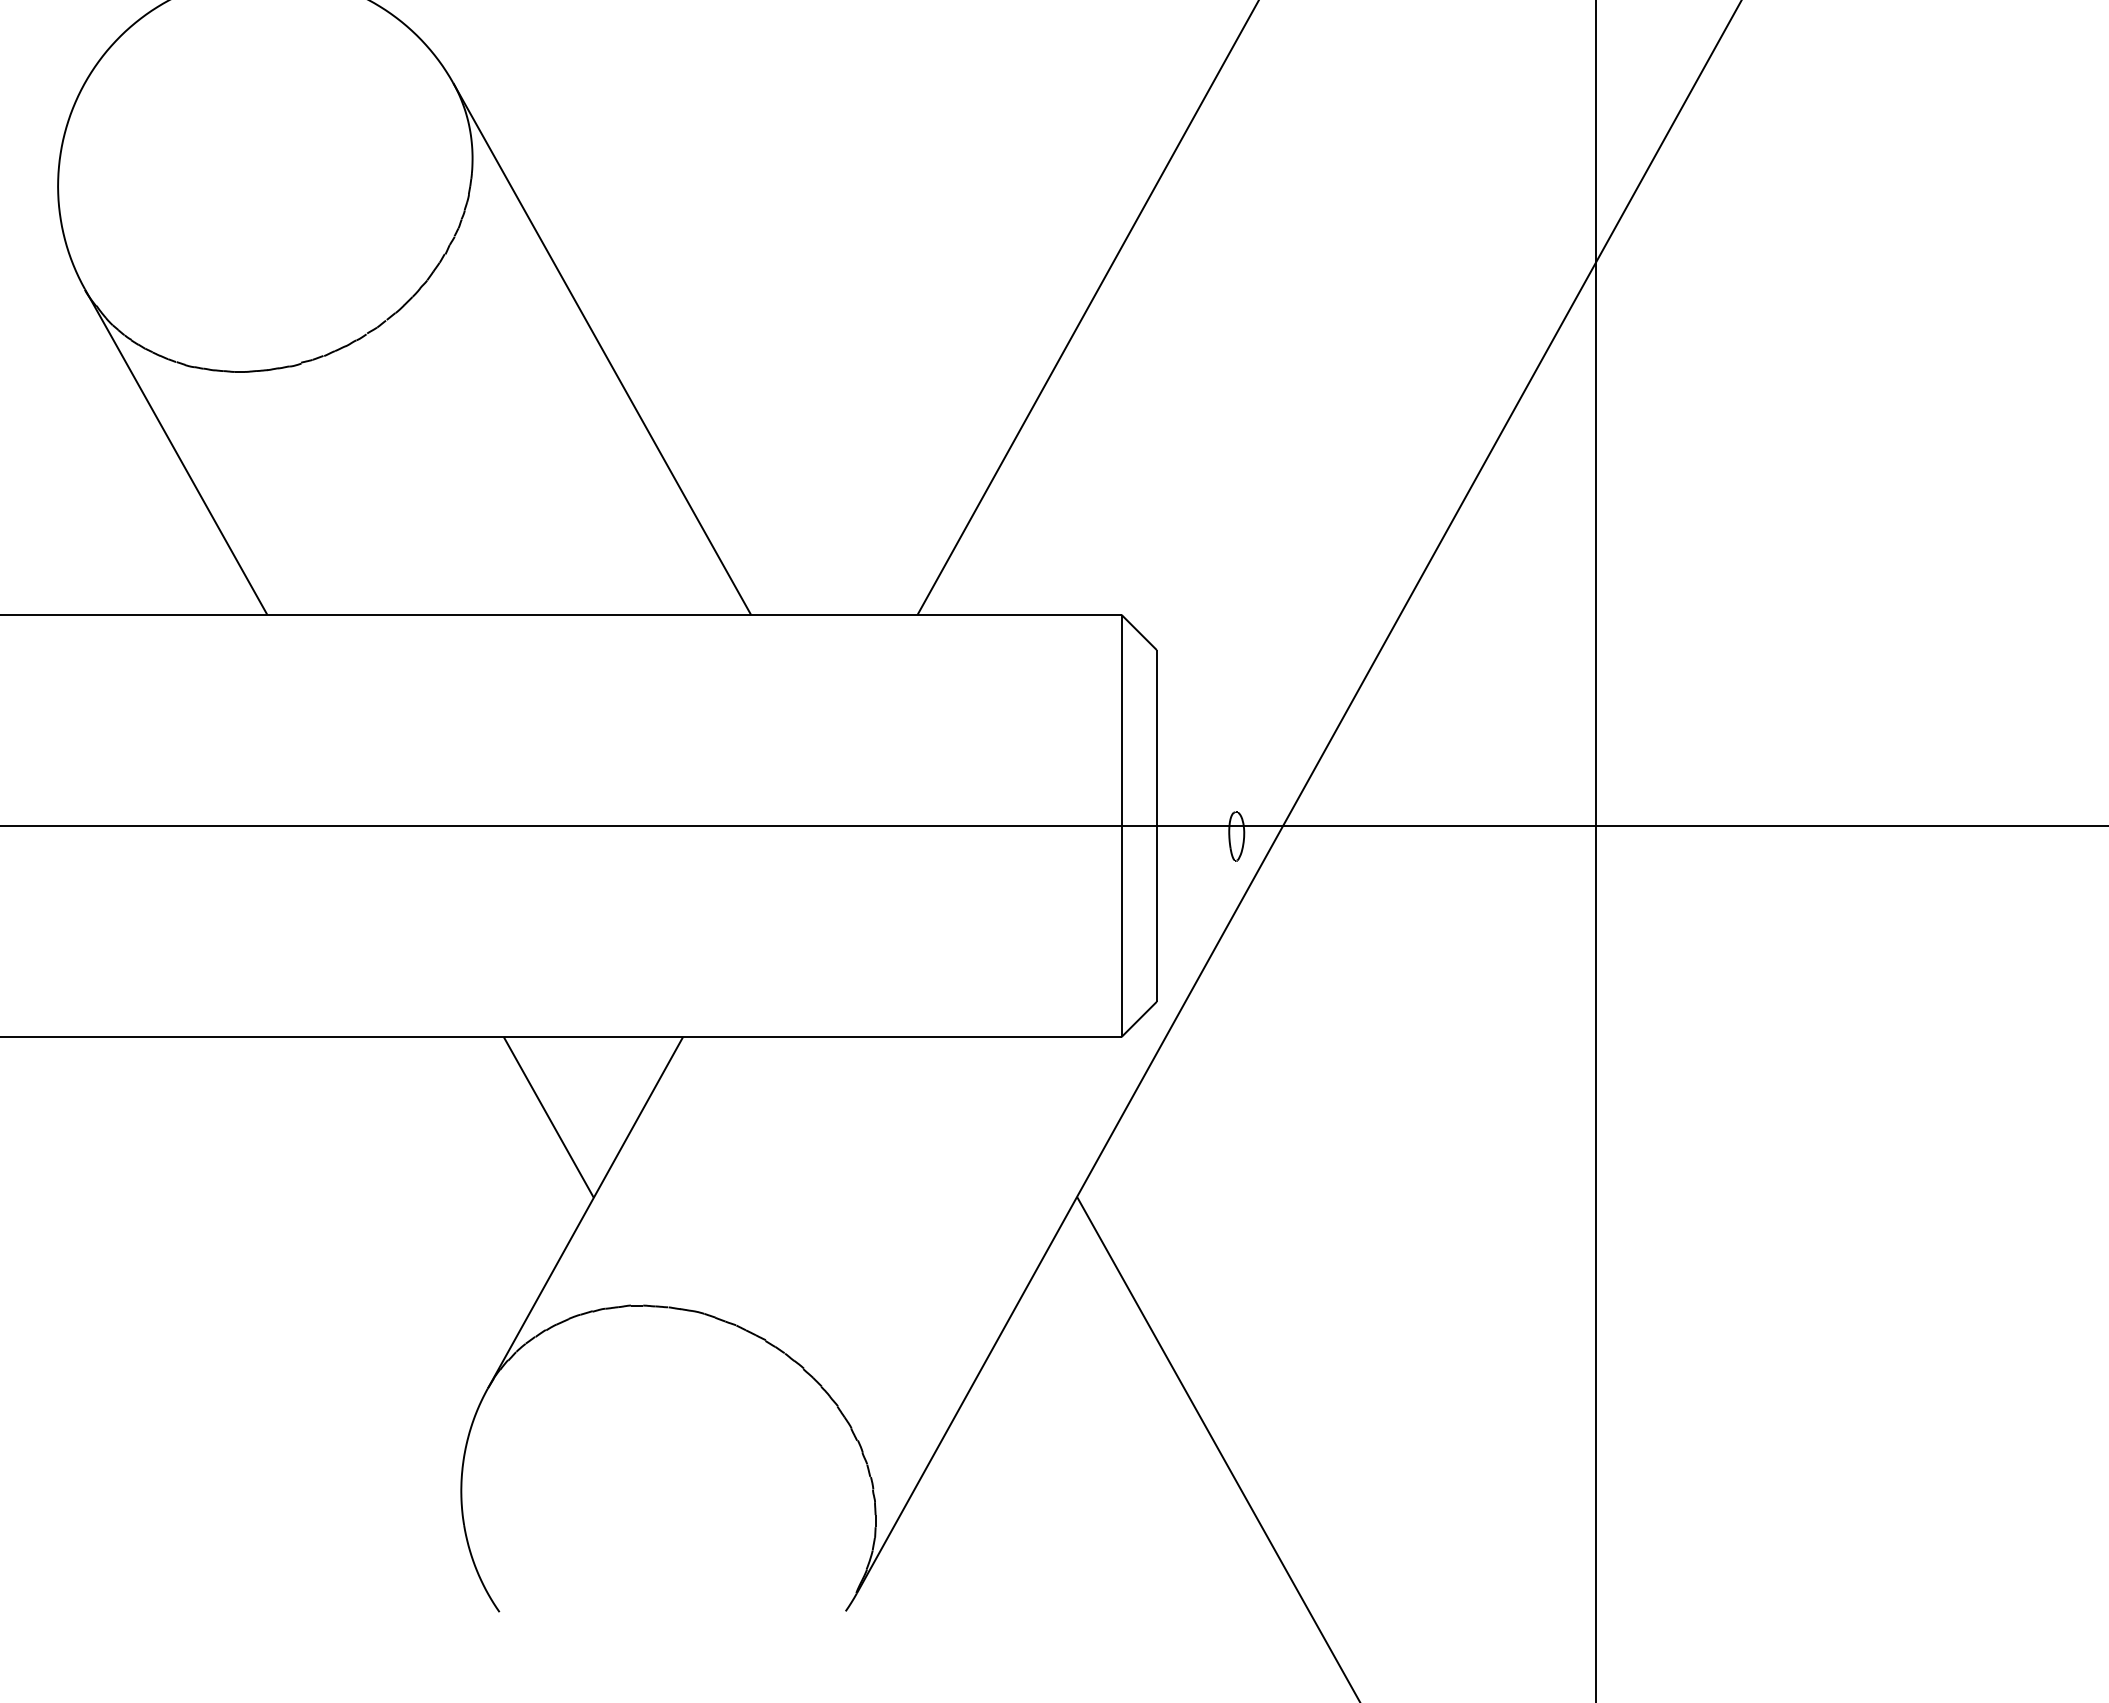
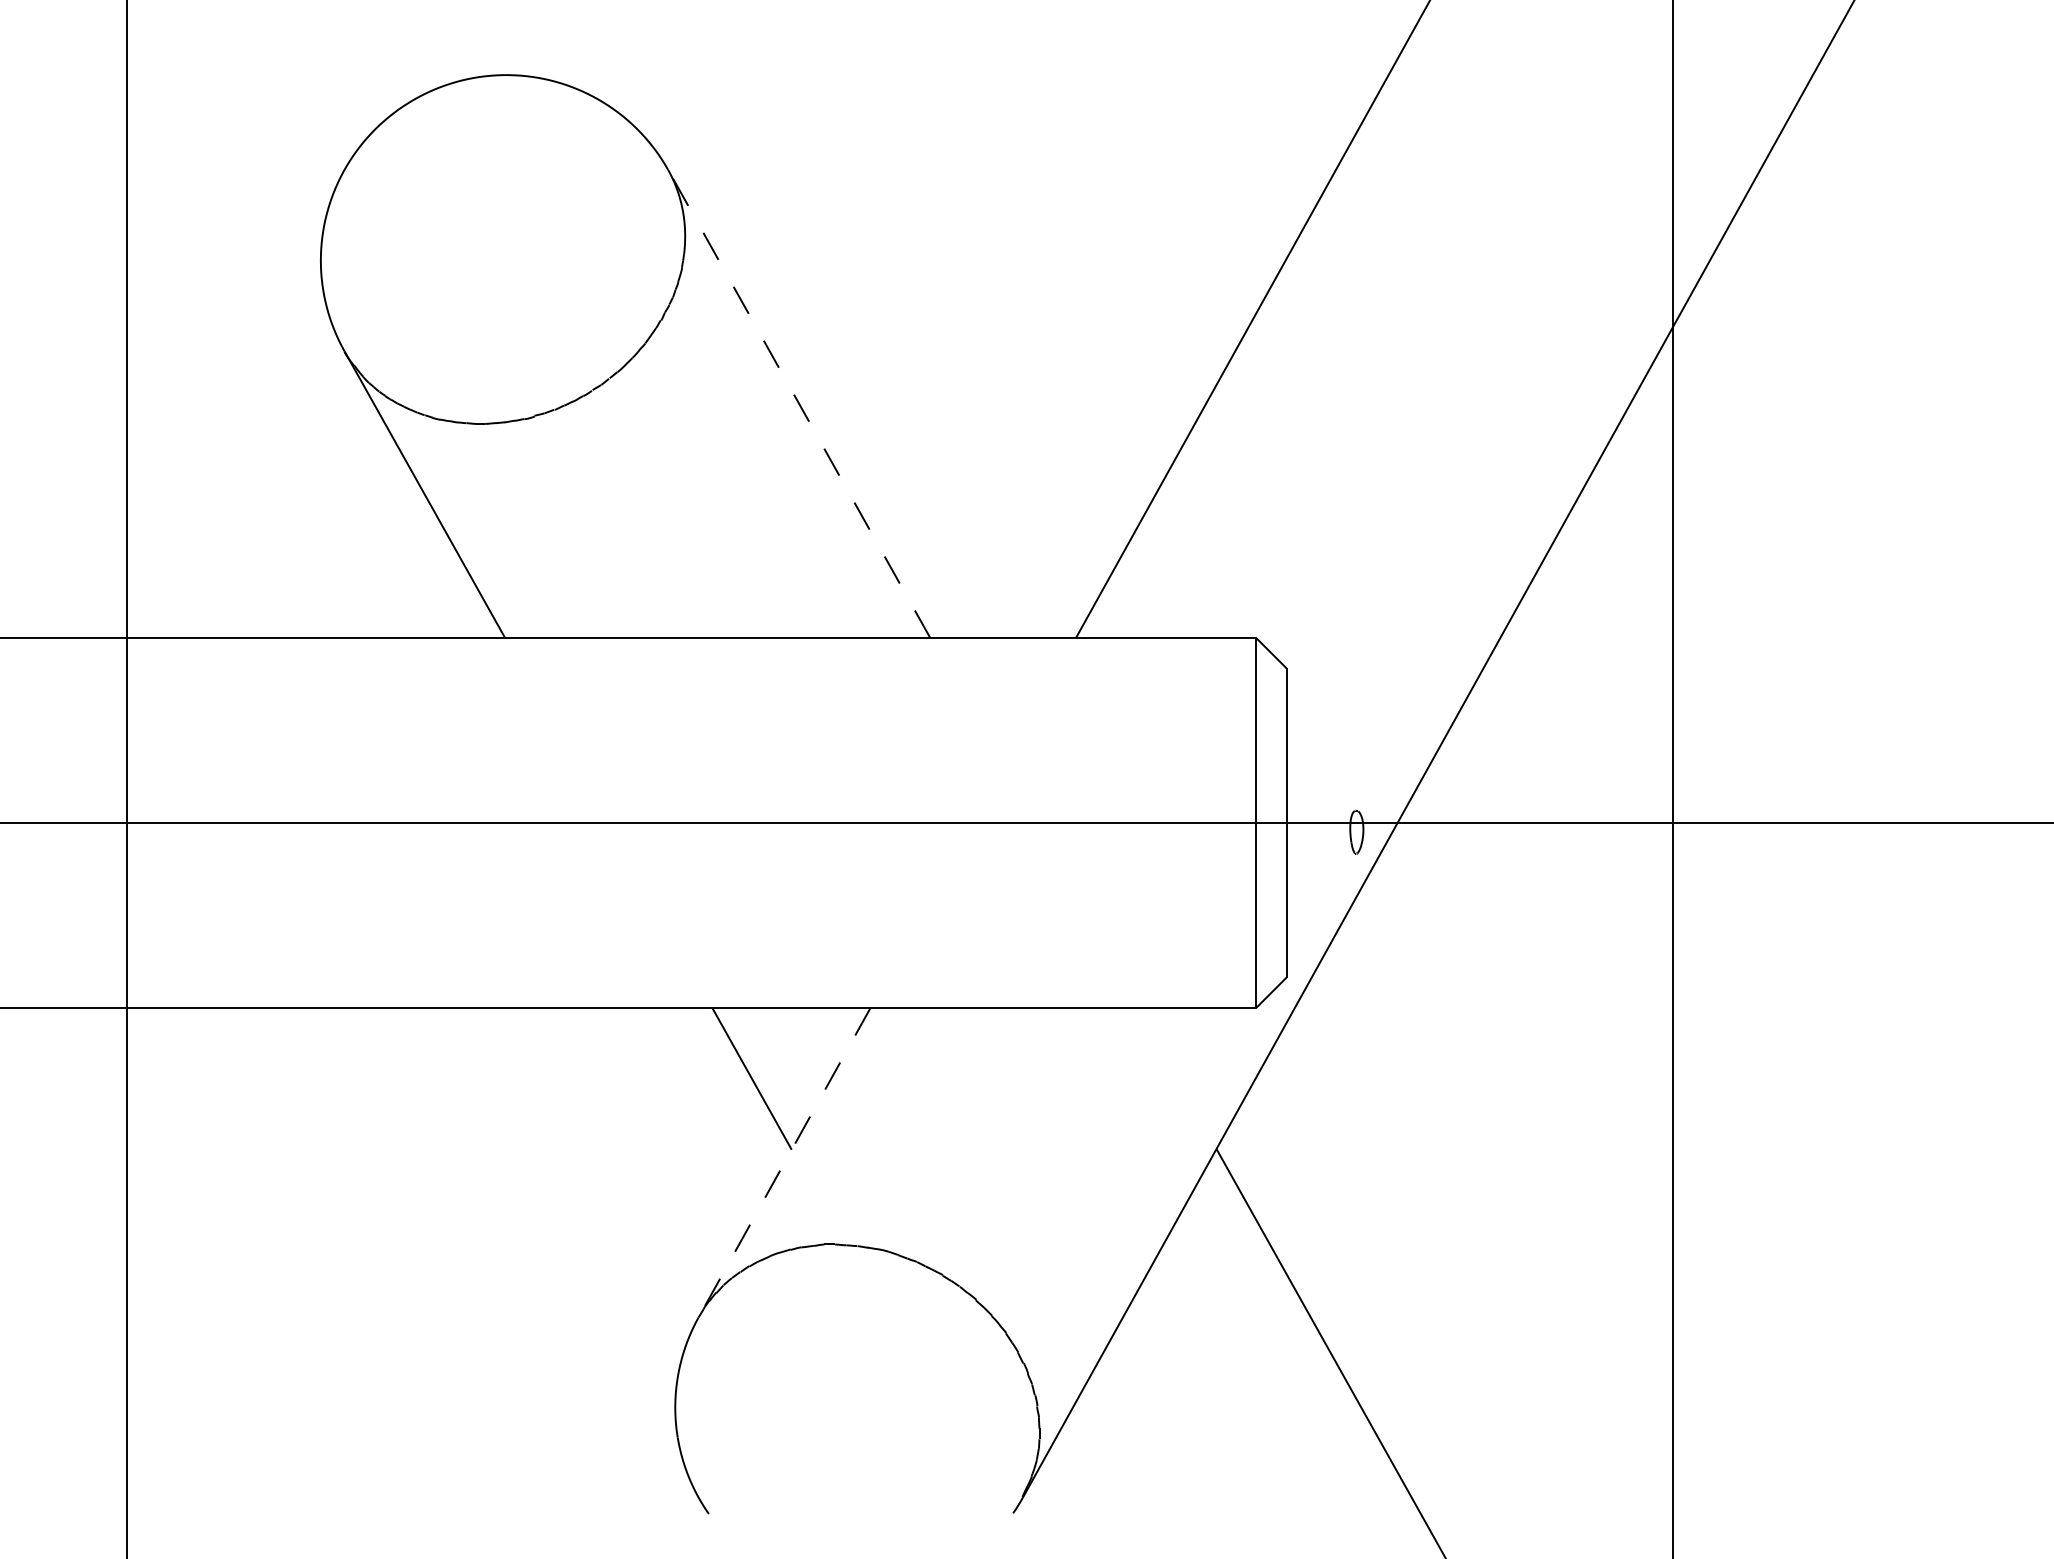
line: (602, 348) -> (799, 403), solid -> dashed
line: (585, 1212) -> (784, 1162), solid -> dashed

